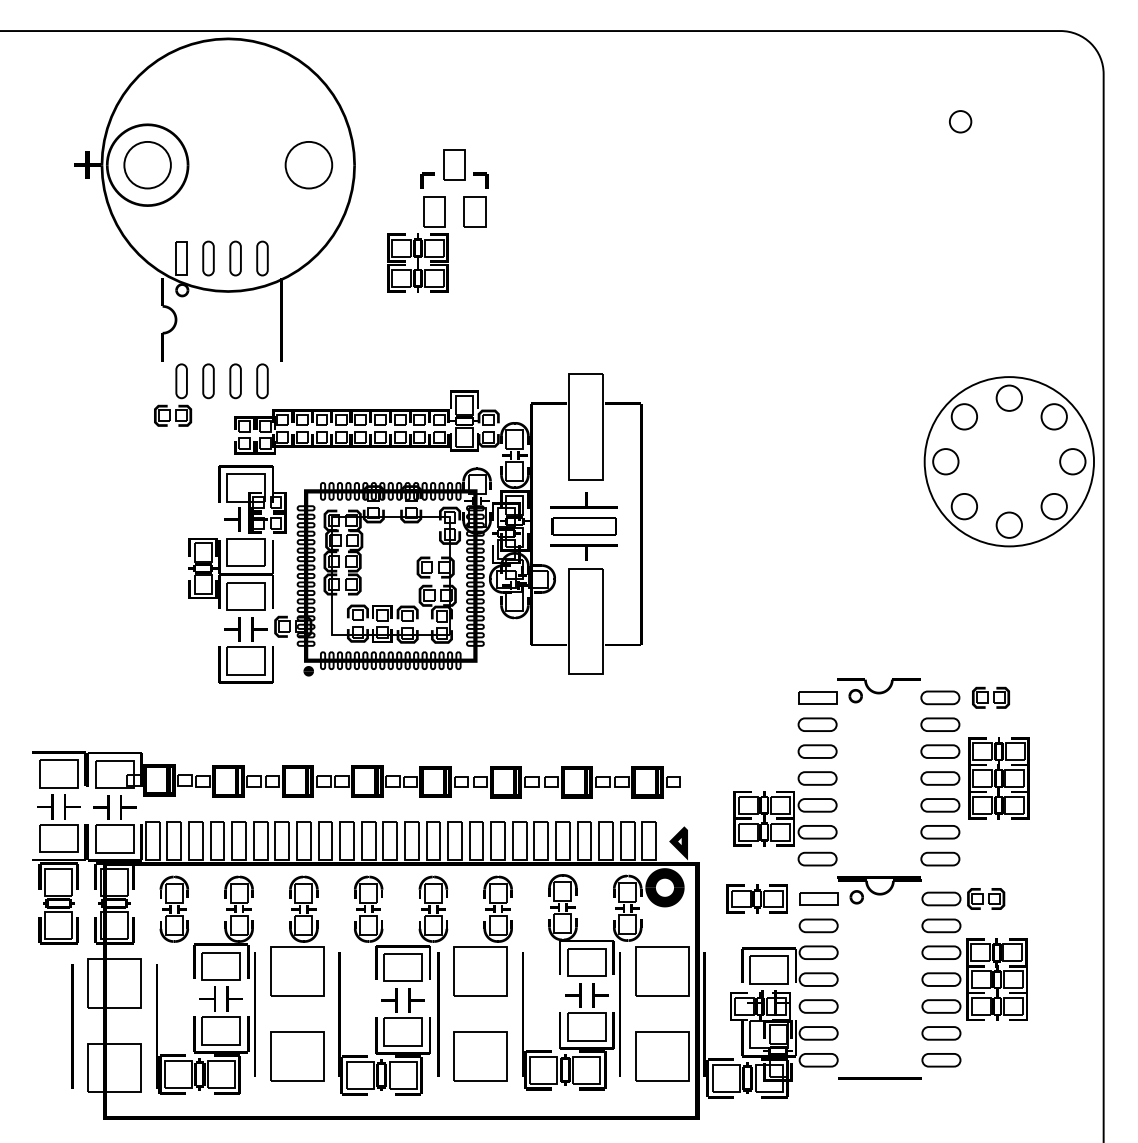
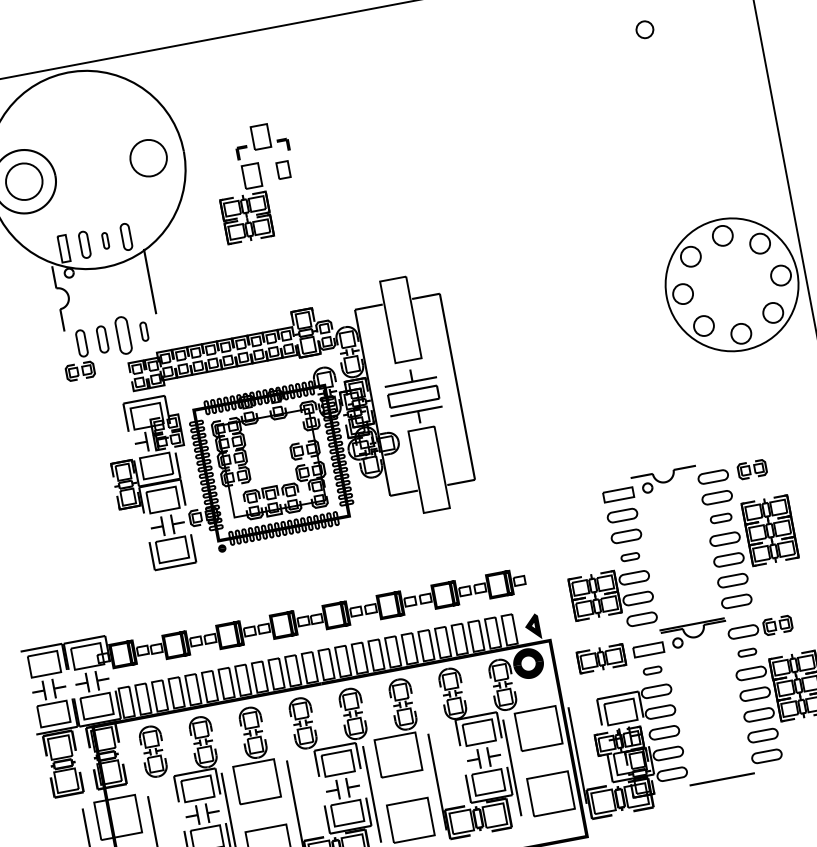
part: (474, 211) -> (283, 169), size x0.7
part: (235, 258) -> (105, 240), size x0.6
part: (235, 381) -> (123, 335), size x1.4
part: (262, 381) -> (144, 331), size x0.7
part: (940, 751) -> (721, 518), size x0.7
part: (817, 778) -> (630, 557), size x0.6
part: (818, 925) -> (652, 670), size x0.6
part: (941, 925) -> (747, 652), size x0.6

